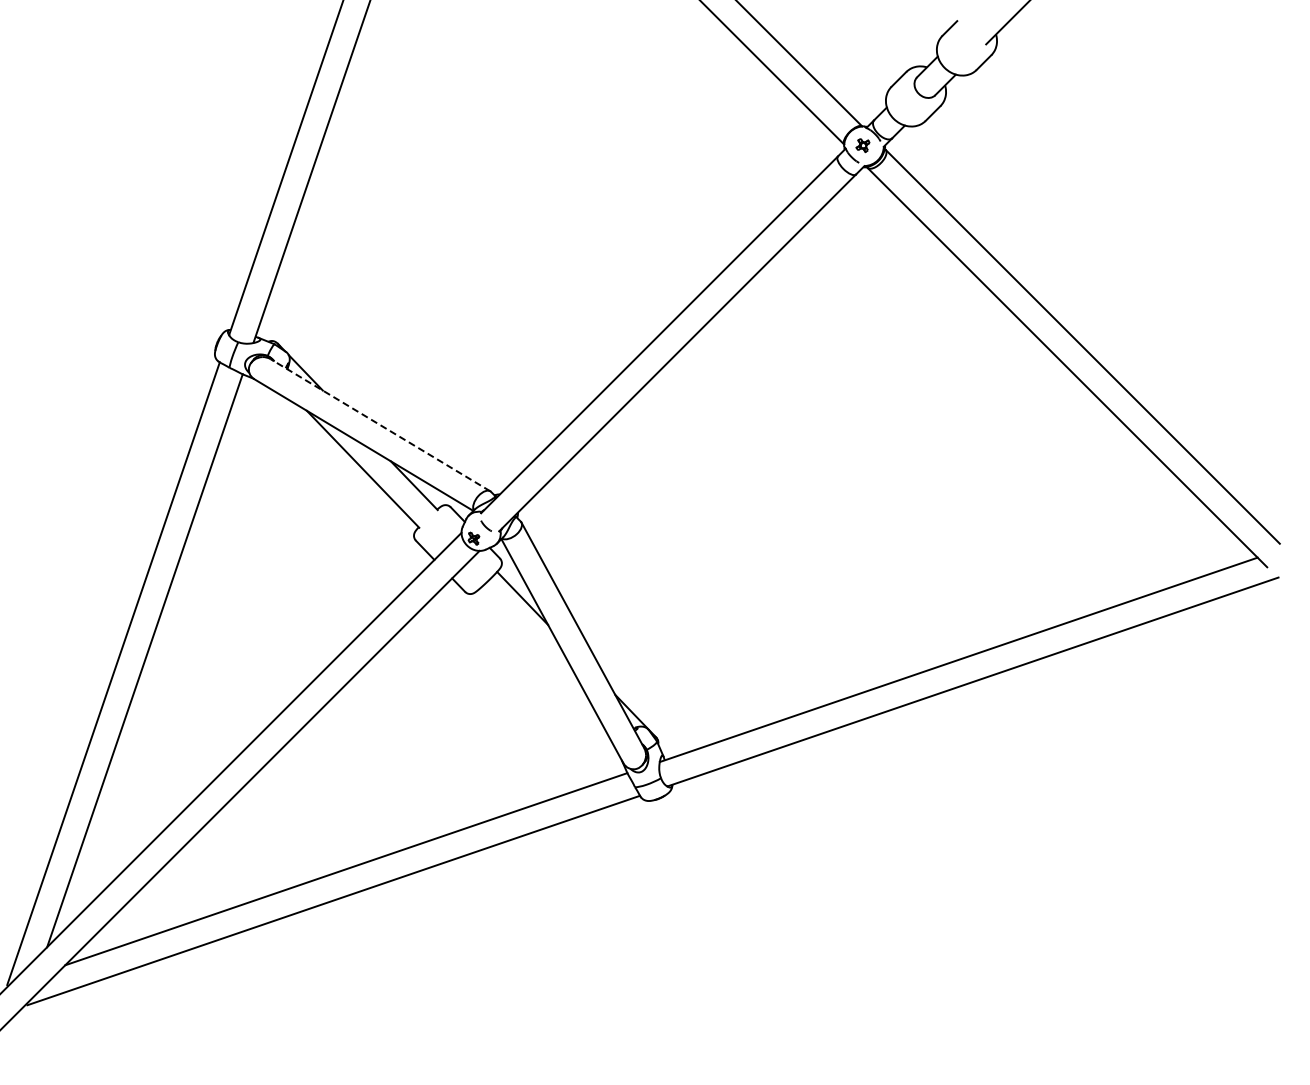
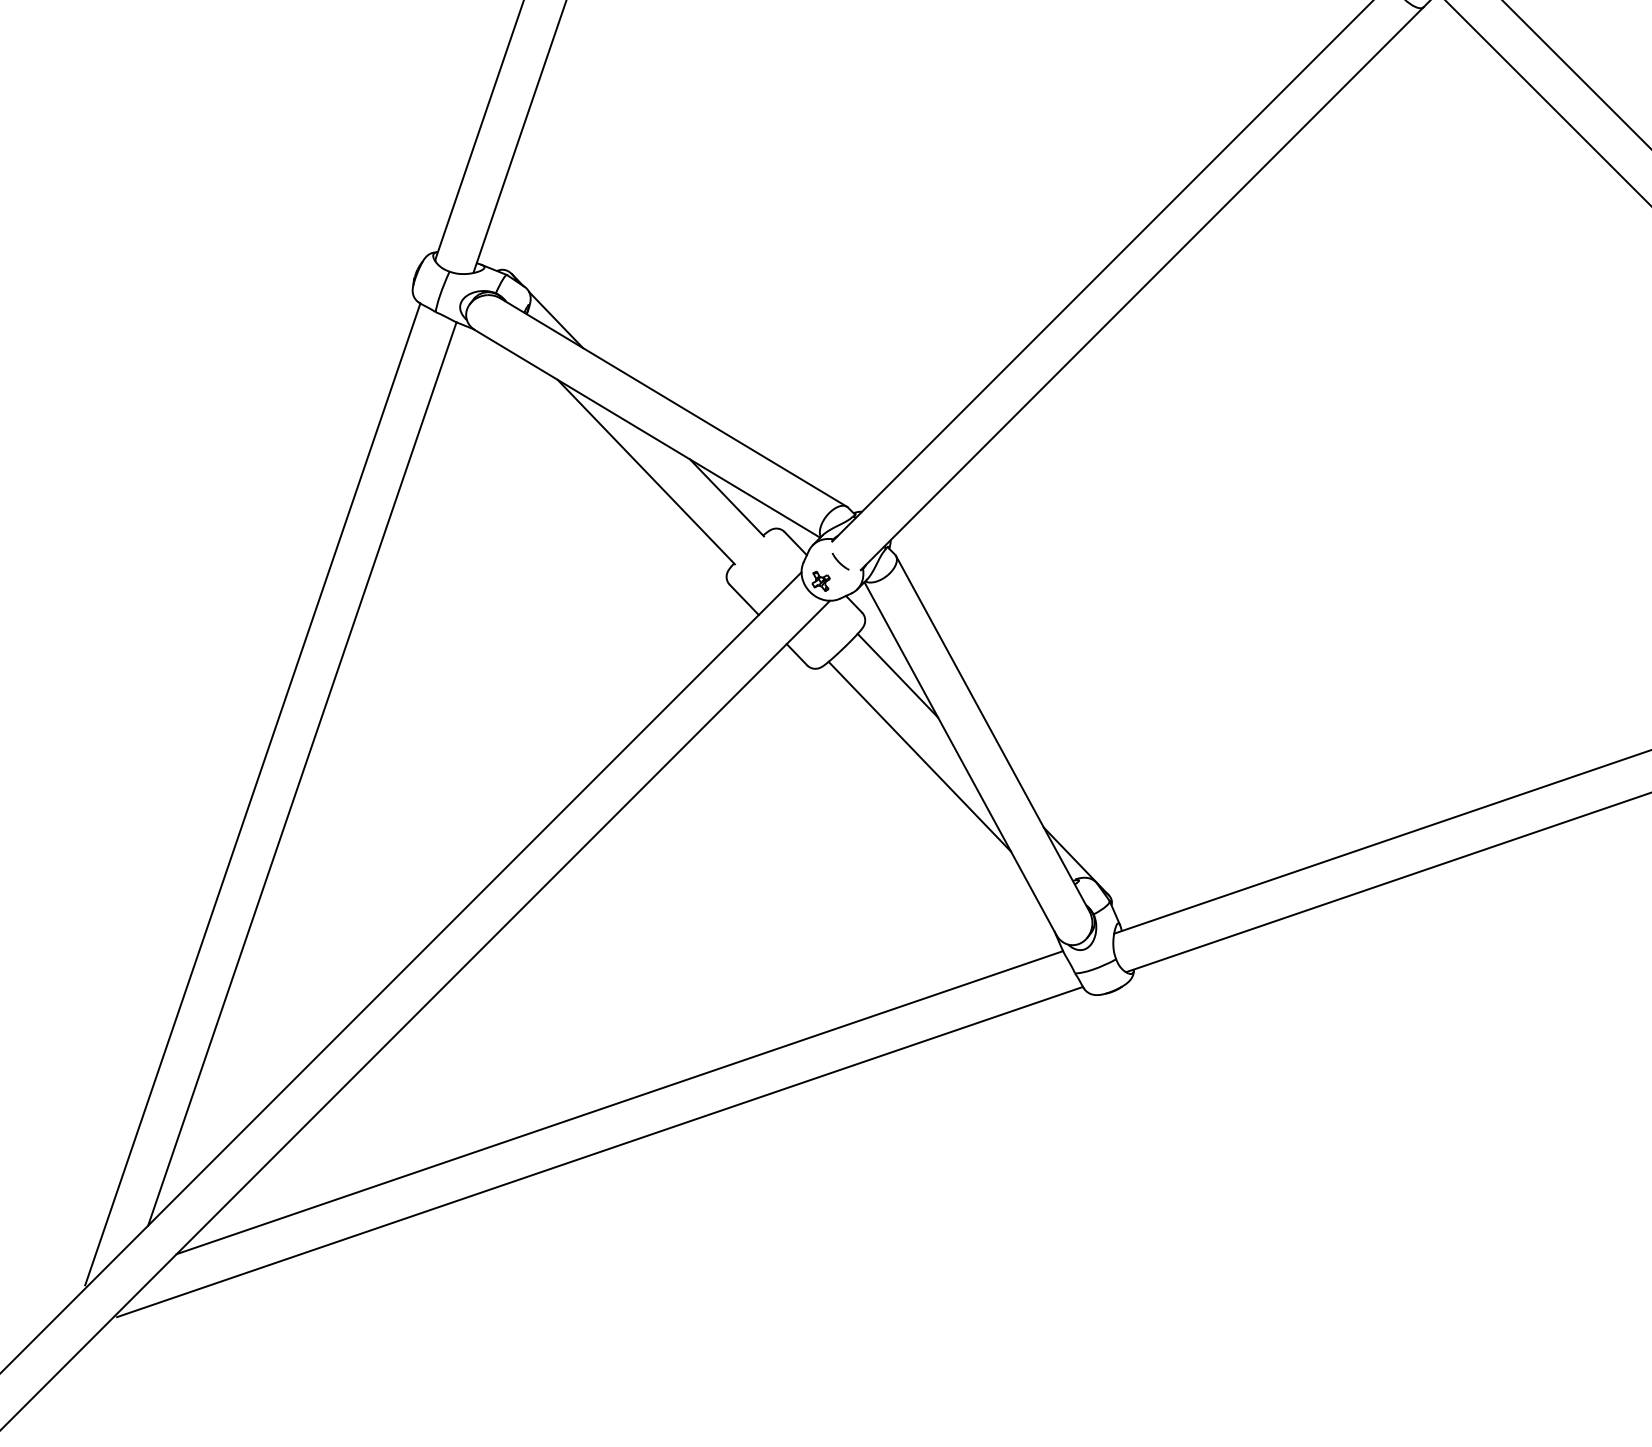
line: (379, 424) -> (672, 401), dashed -> solid
line: (536, 649) -> (919, 756), added

